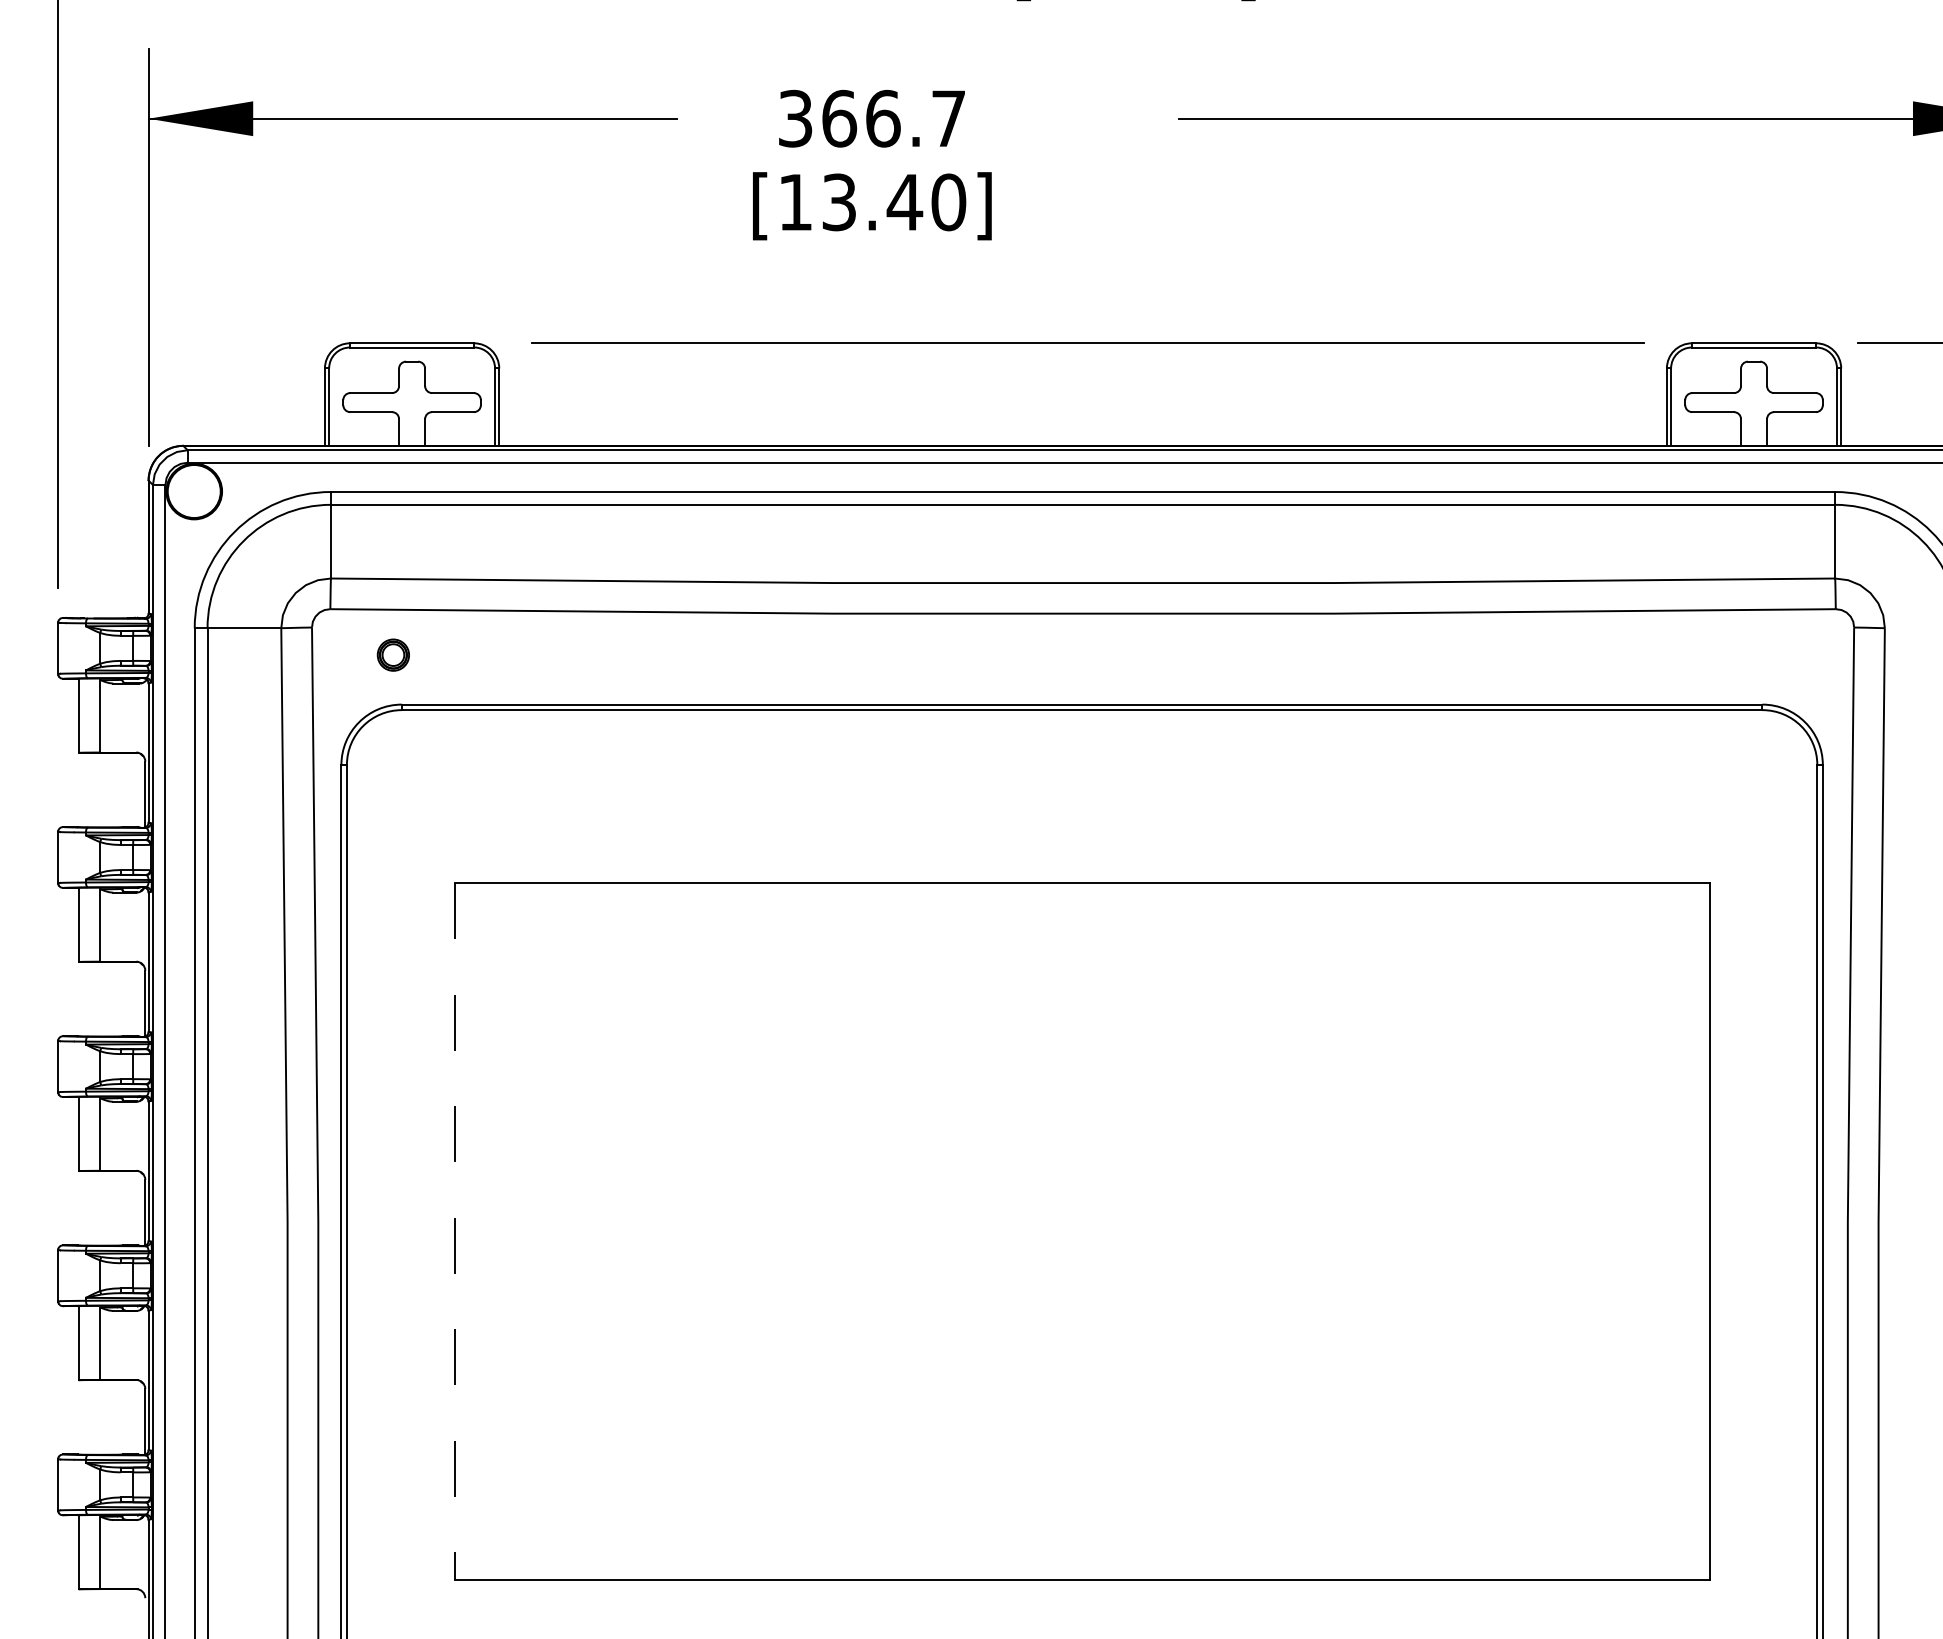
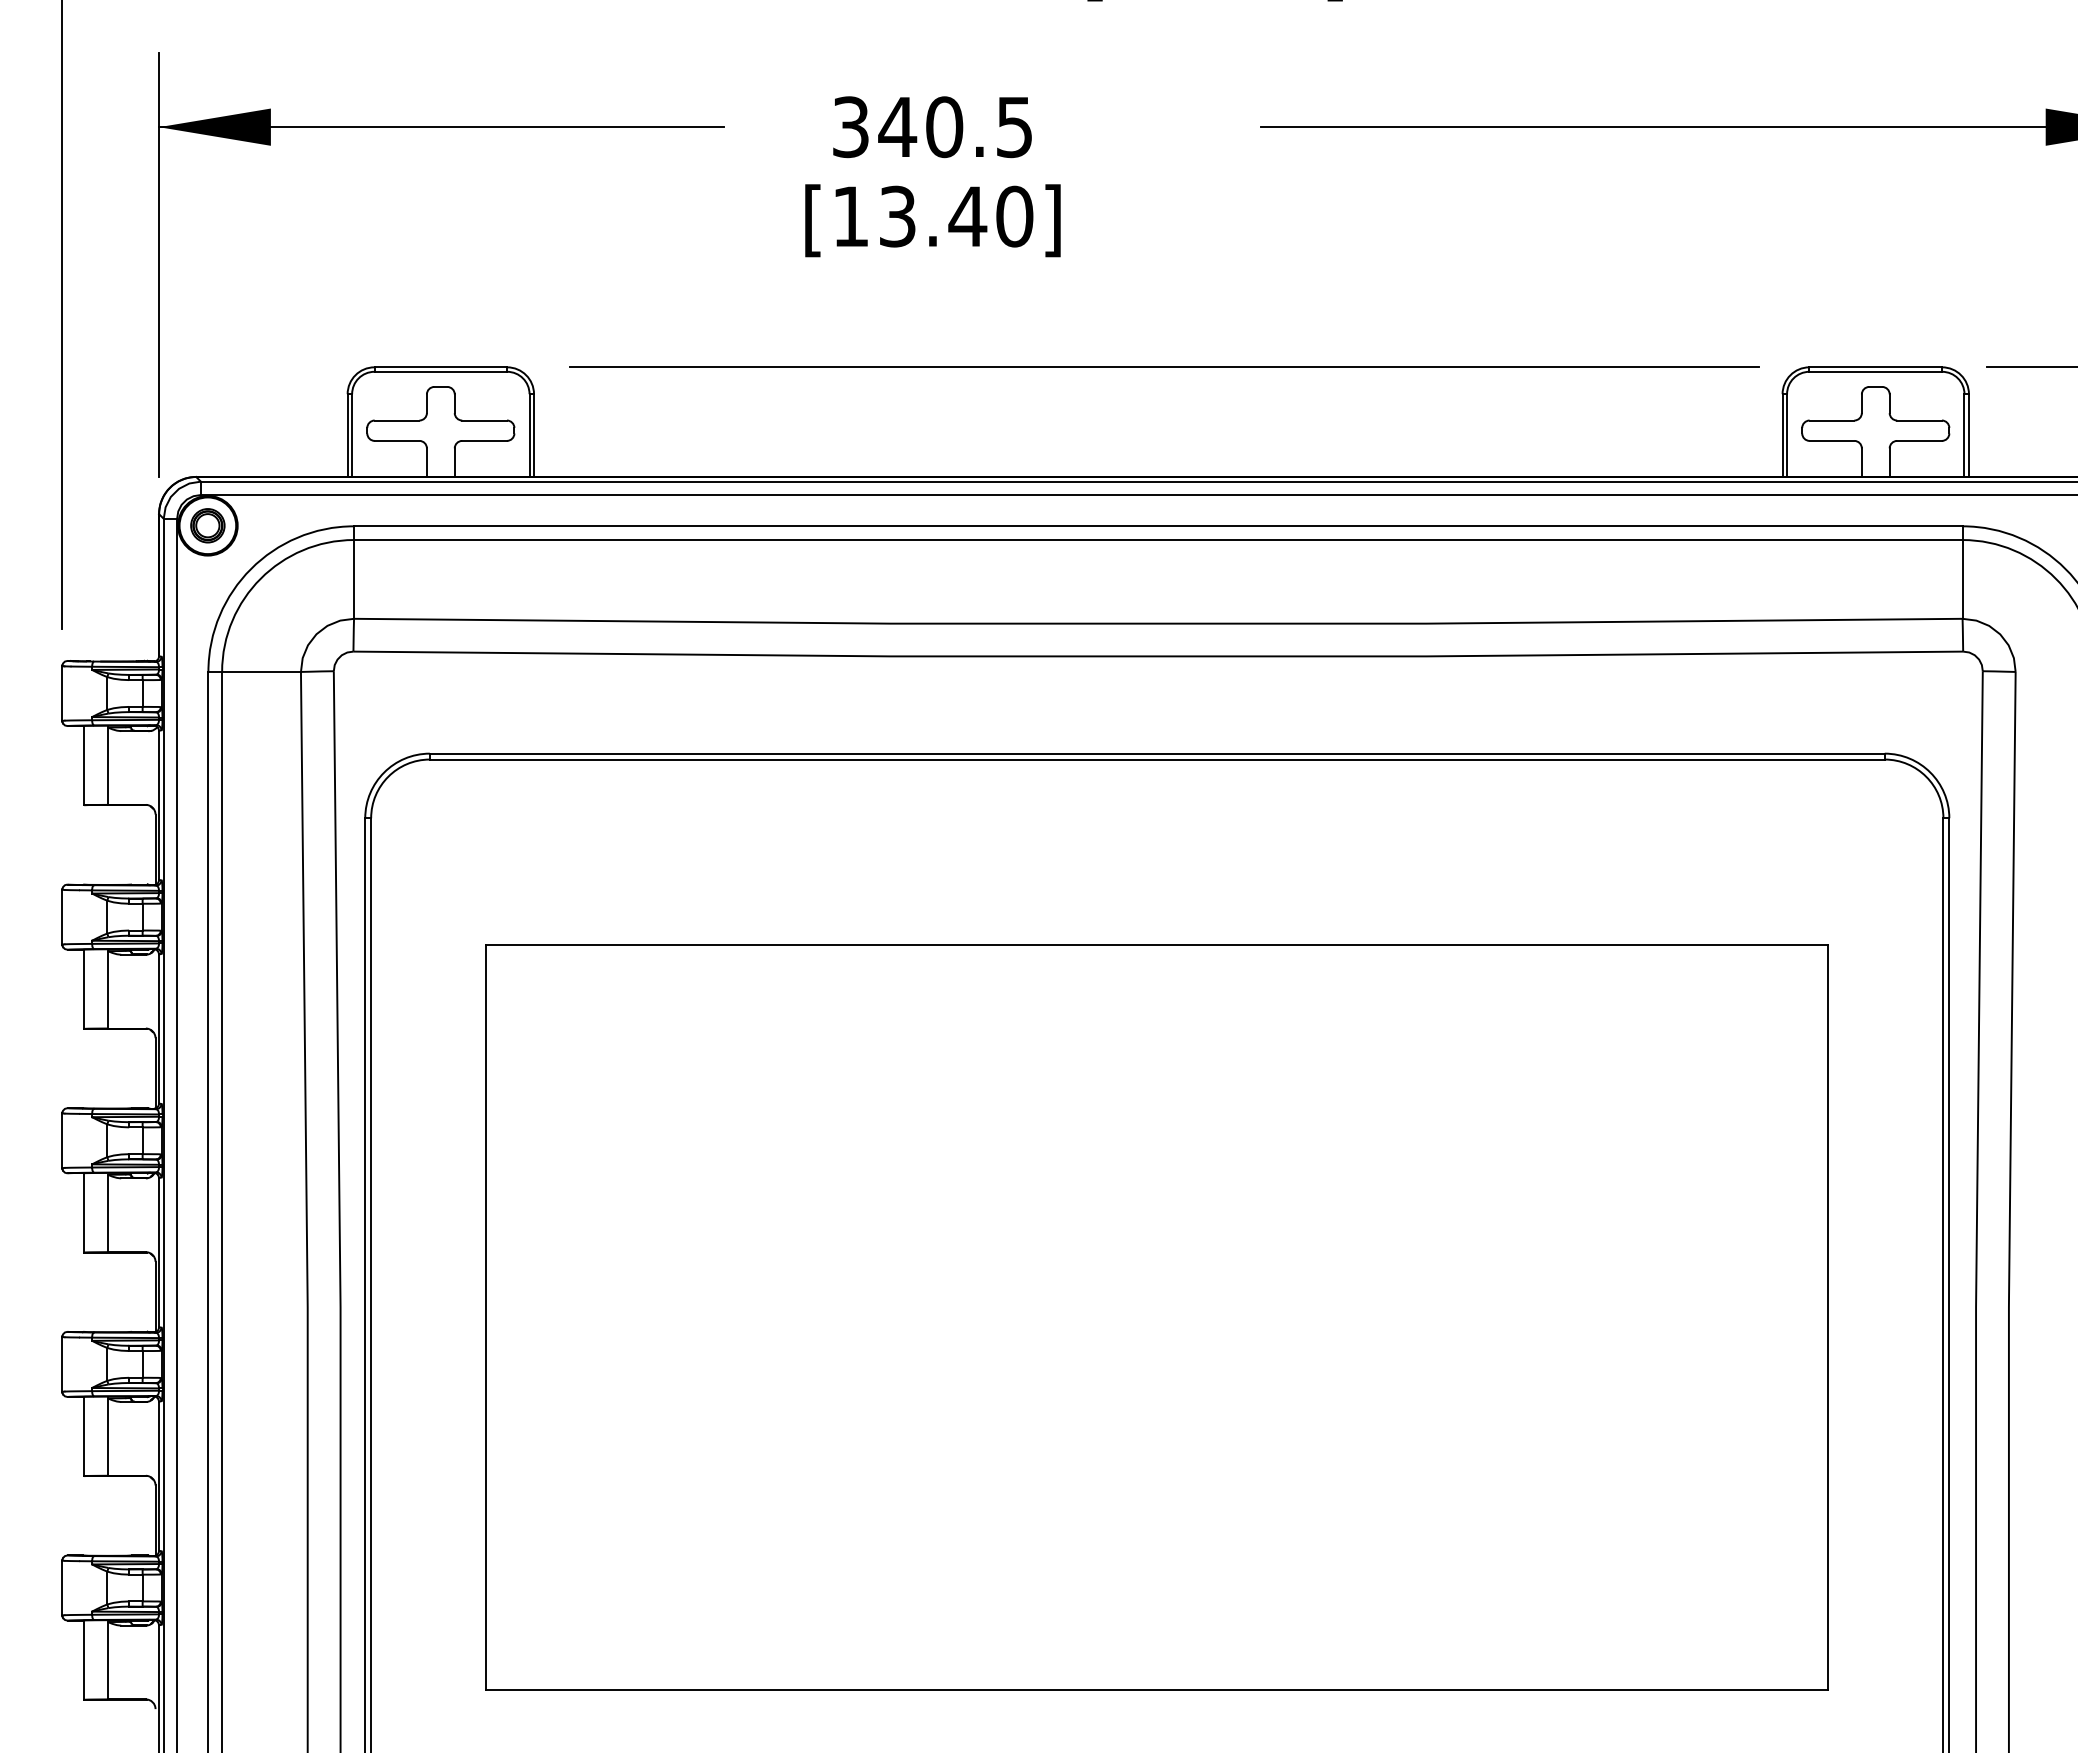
text: (892, 119) -> (954, 127), 366.7 -> 340.5
part: (393, 654) -> (207, 525), moved
line: (454, 1231) -> (486, 1317), dashed -> solid

